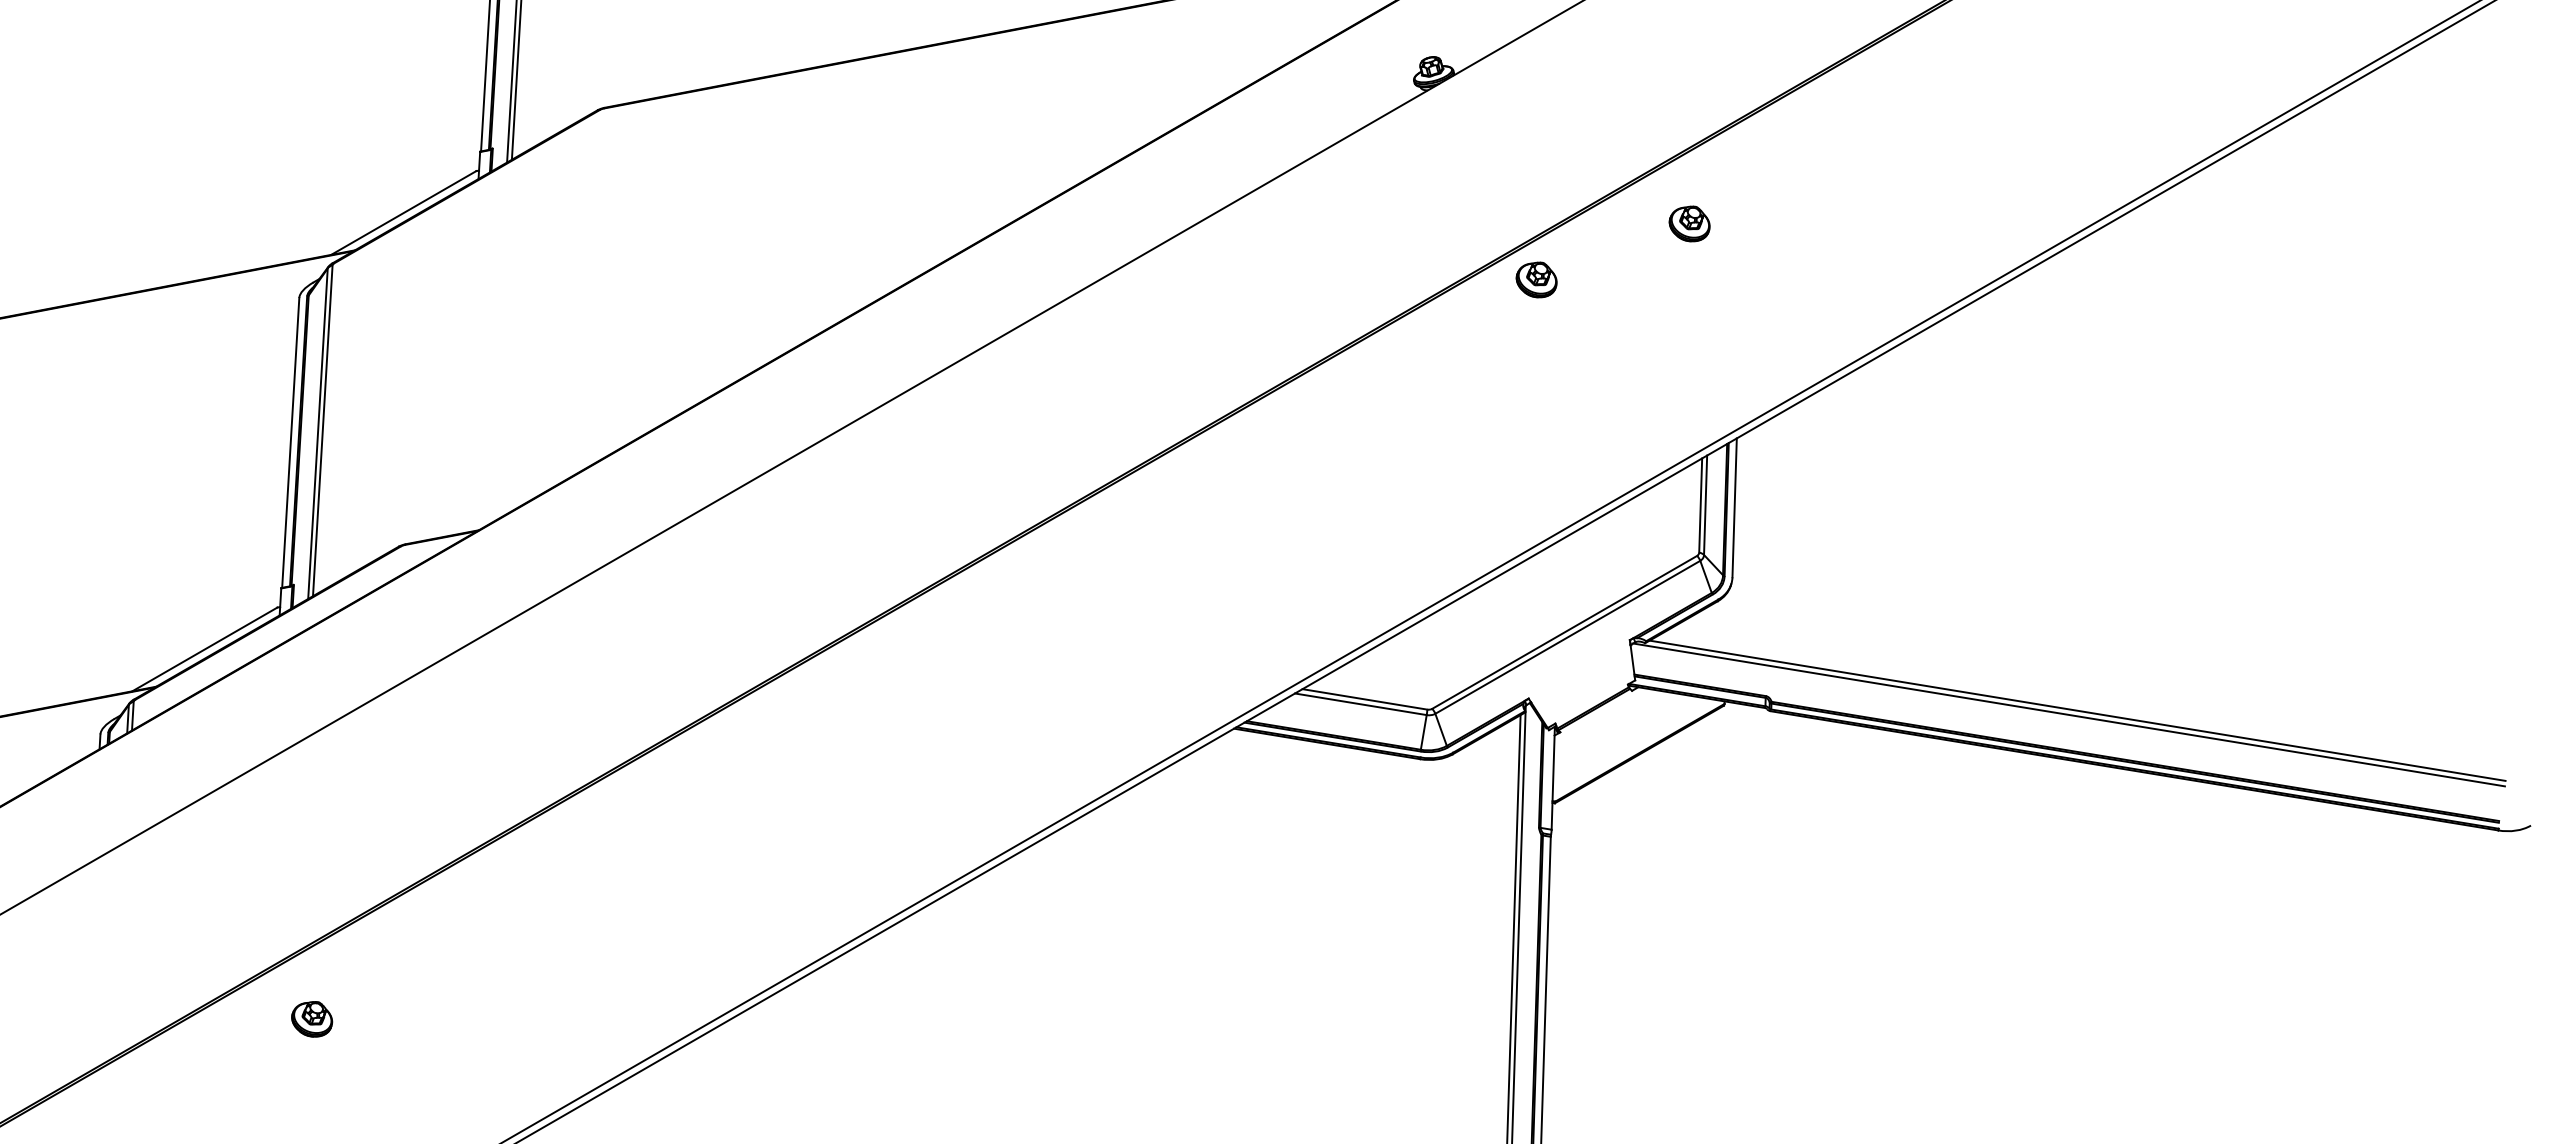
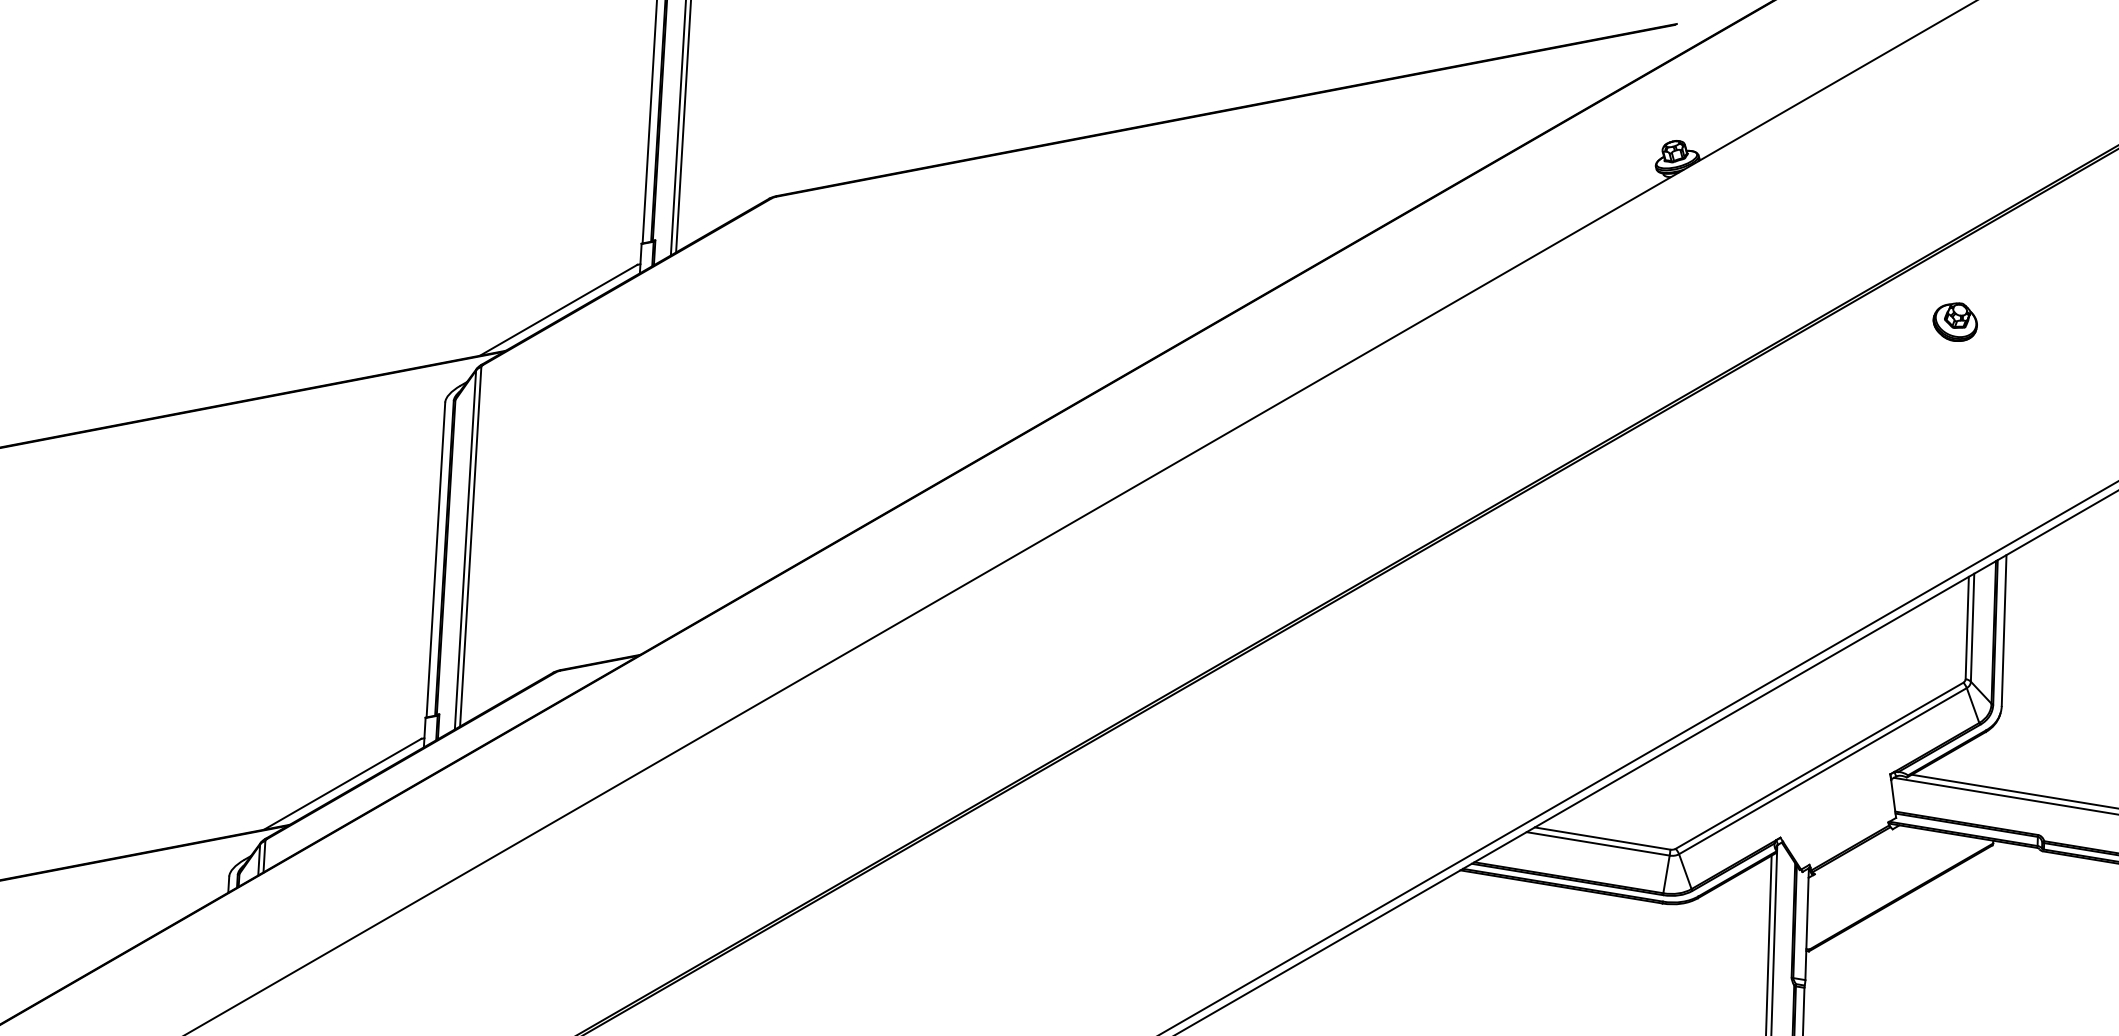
part: (1536, 279) -> (1788, 382), removed

